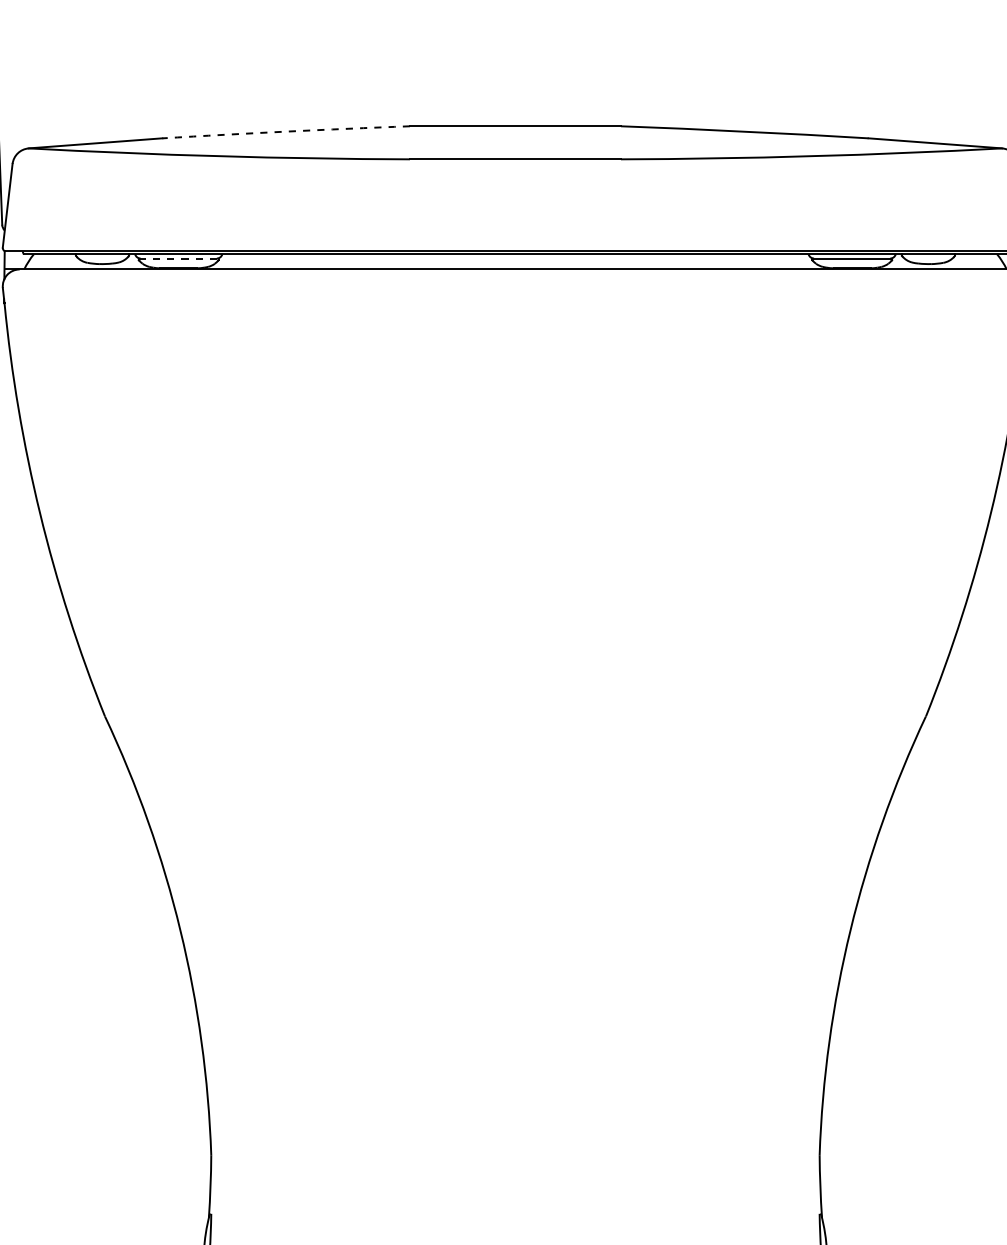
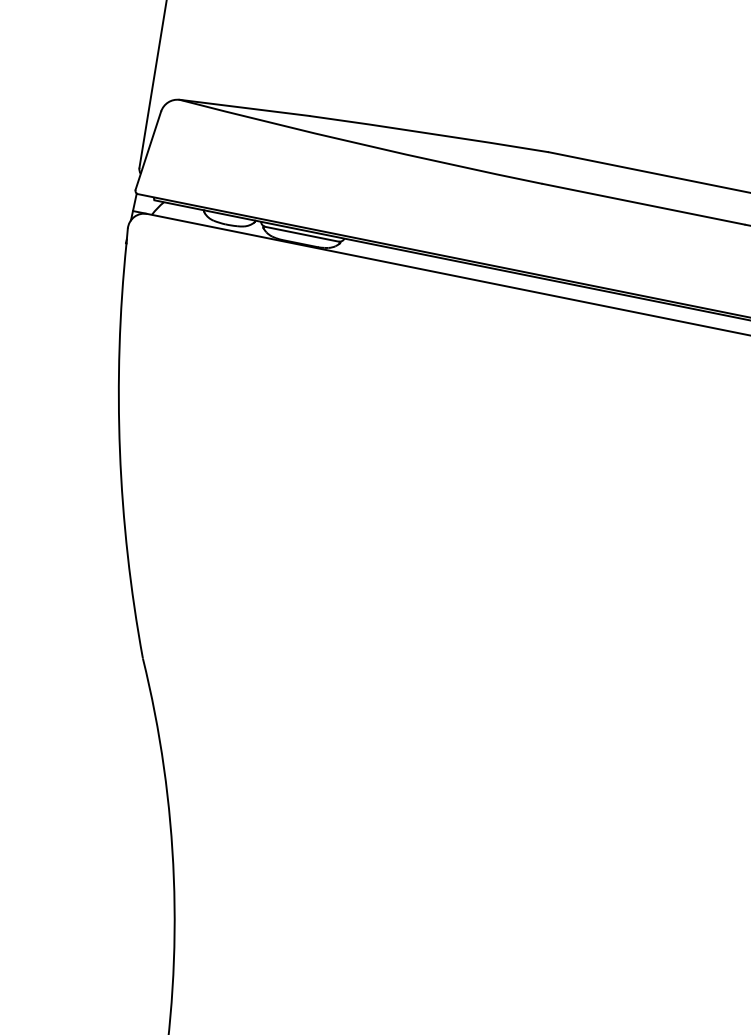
arc: (286, 131) -> (429, 133), dashed -> solid
line: (179, 258) -> (302, 234), dashed -> solid

